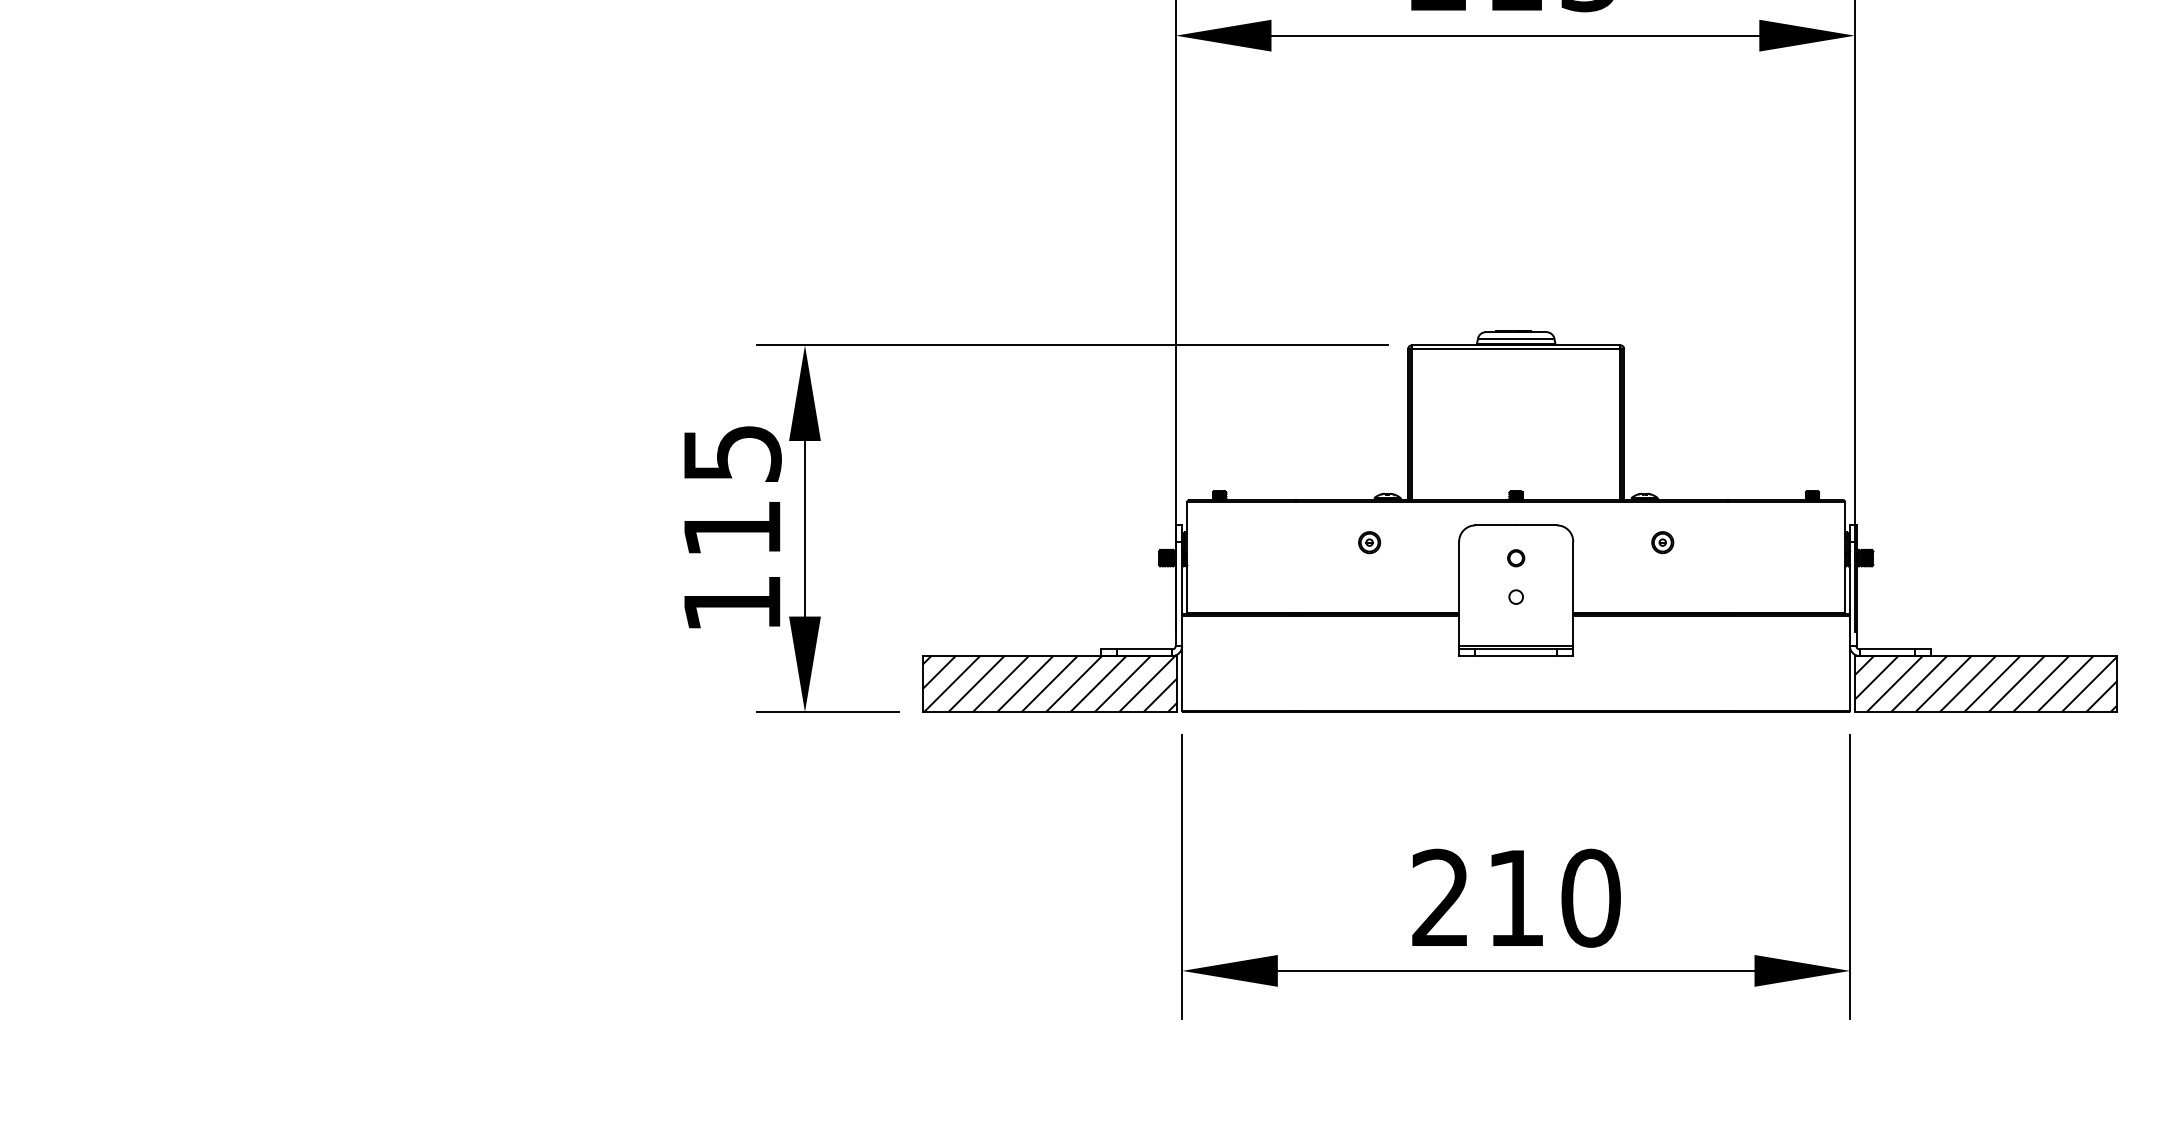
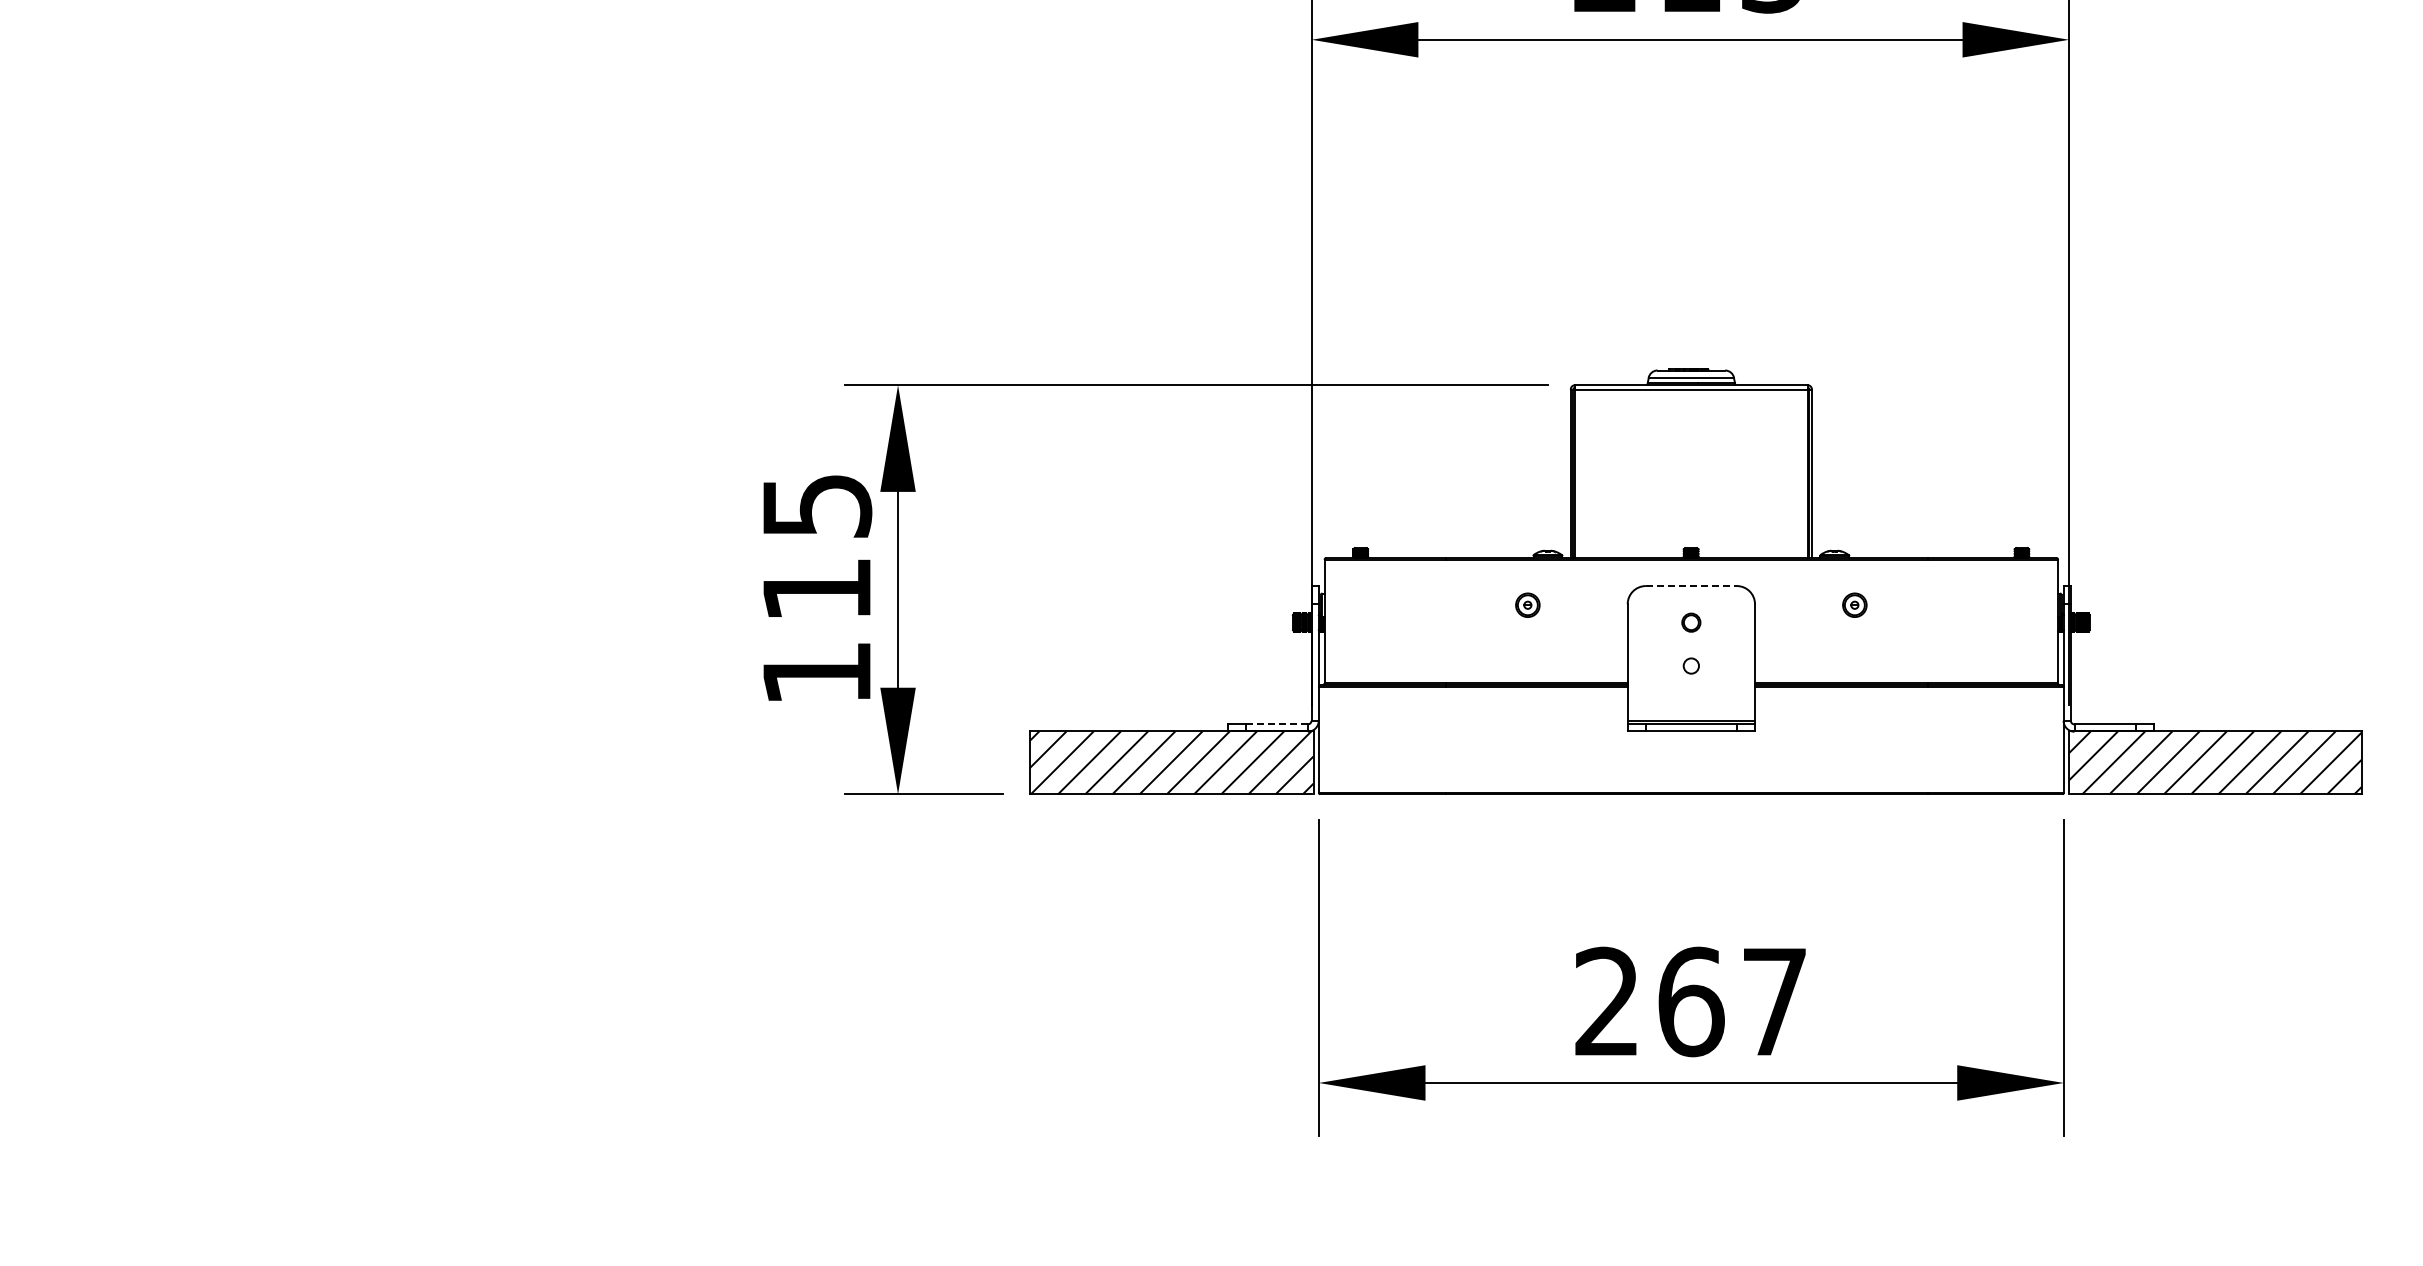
line: (1516, 525) -> (1691, 586), solid -> dashed
line: (1145, 649) -> (1277, 724), solid -> dashed
text: (1553, 897) -> (1733, 1001), 210 -> 267

